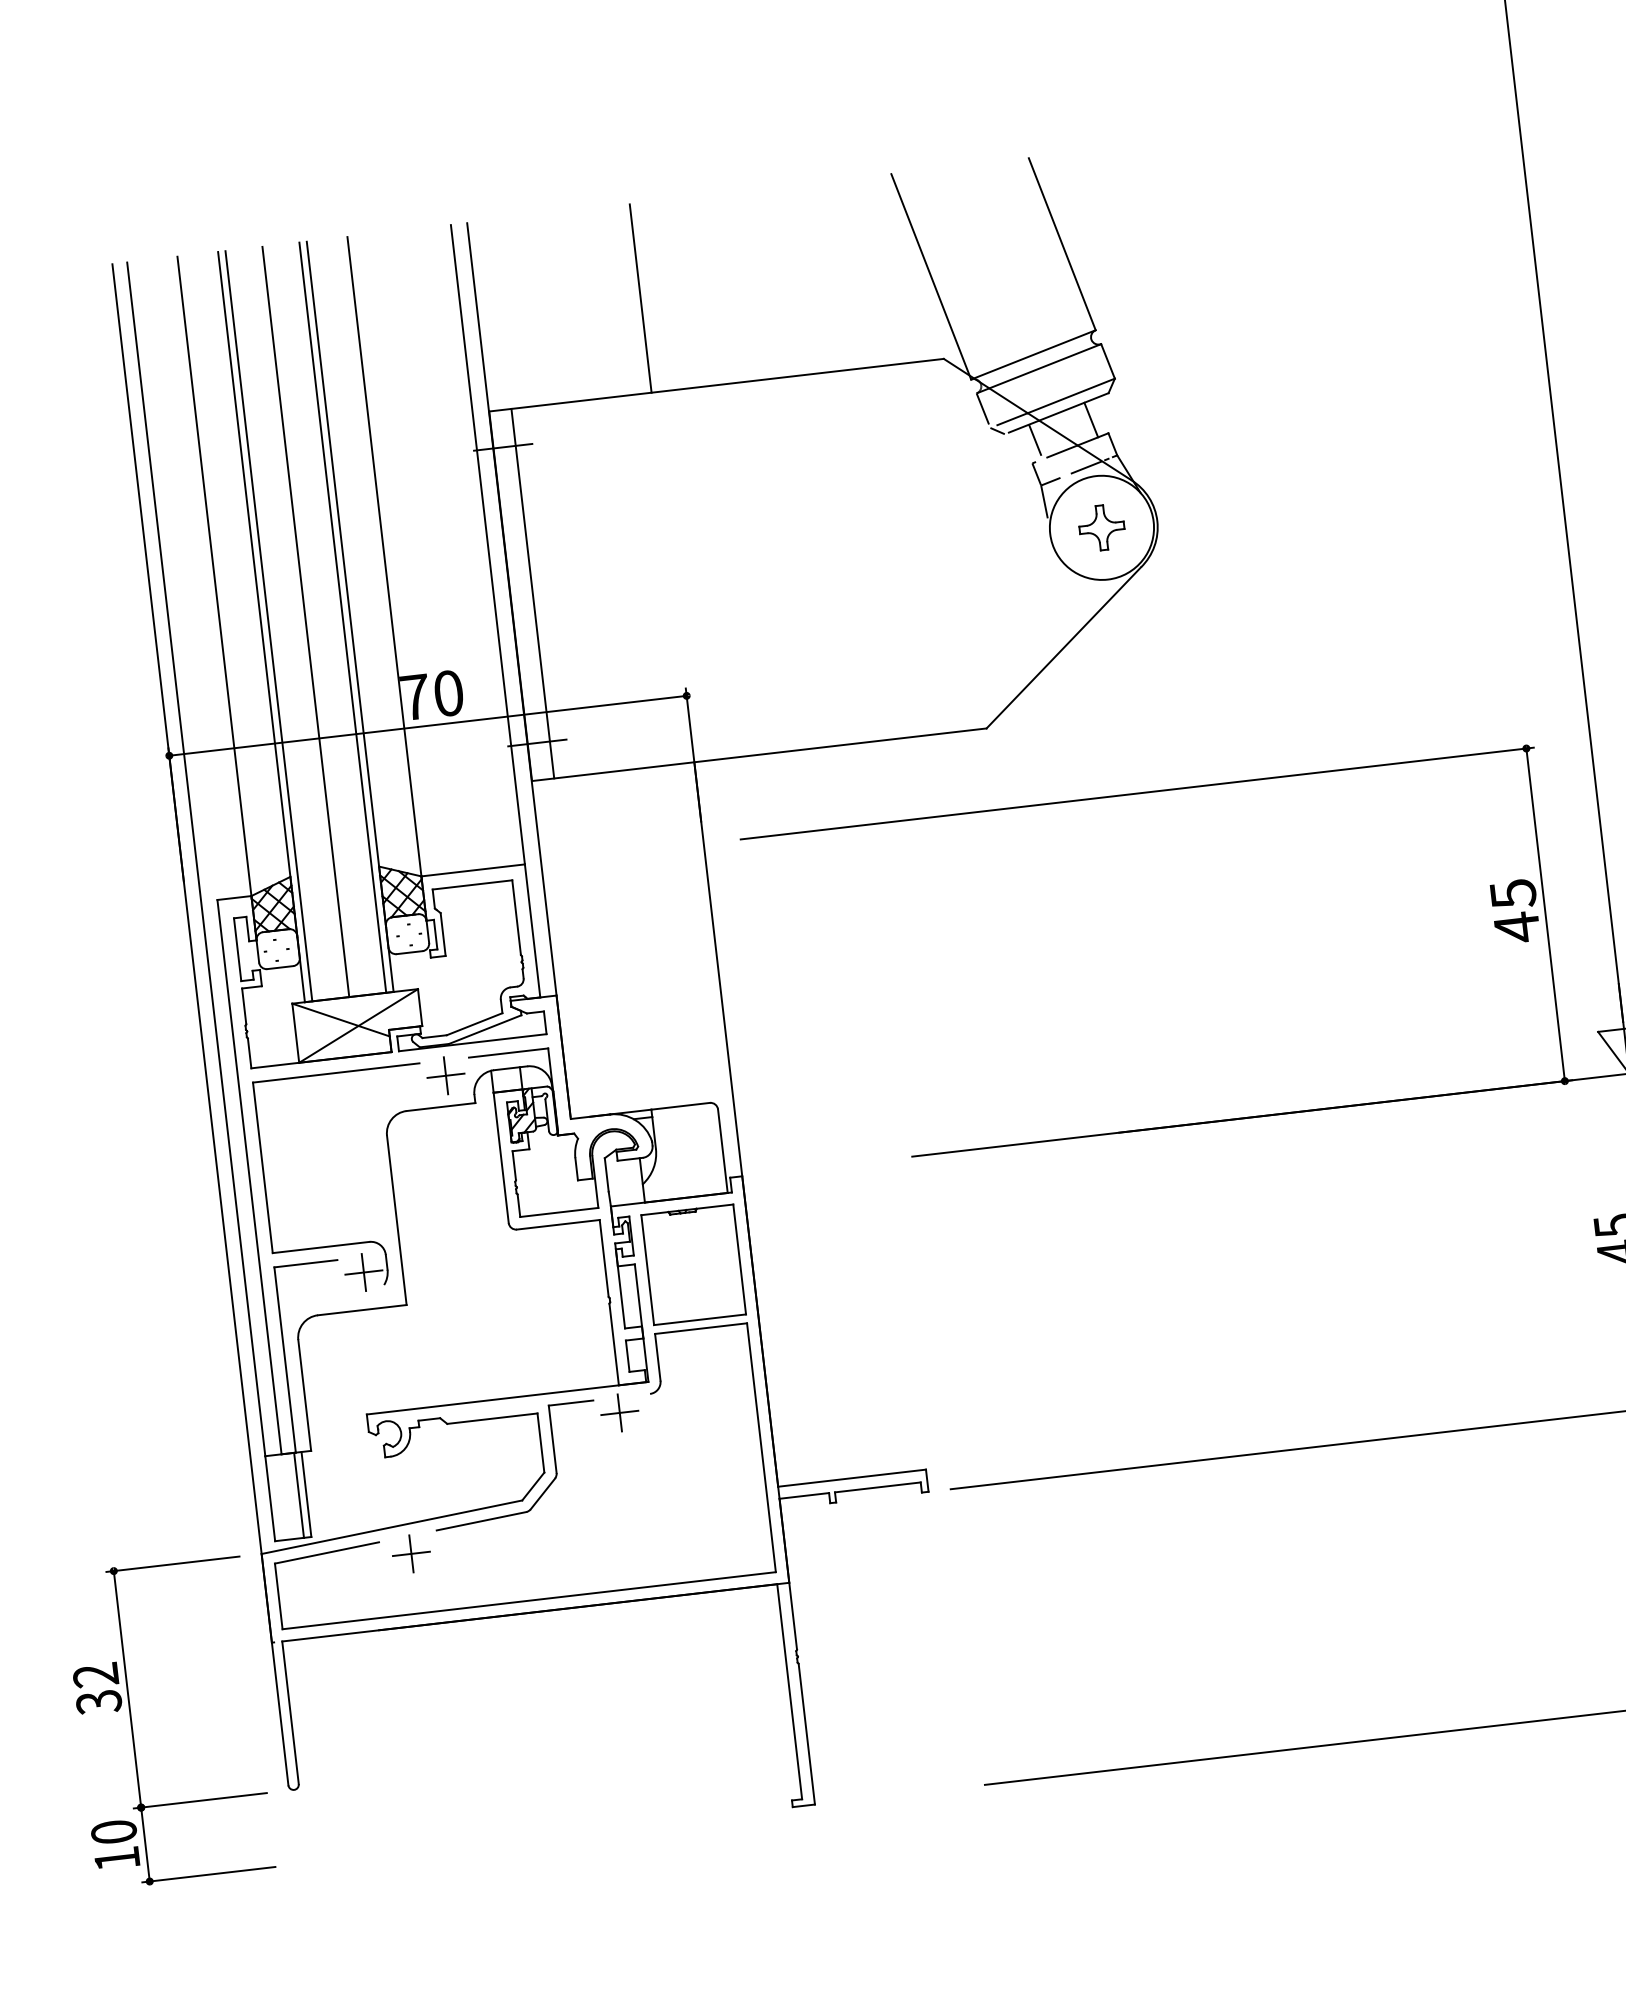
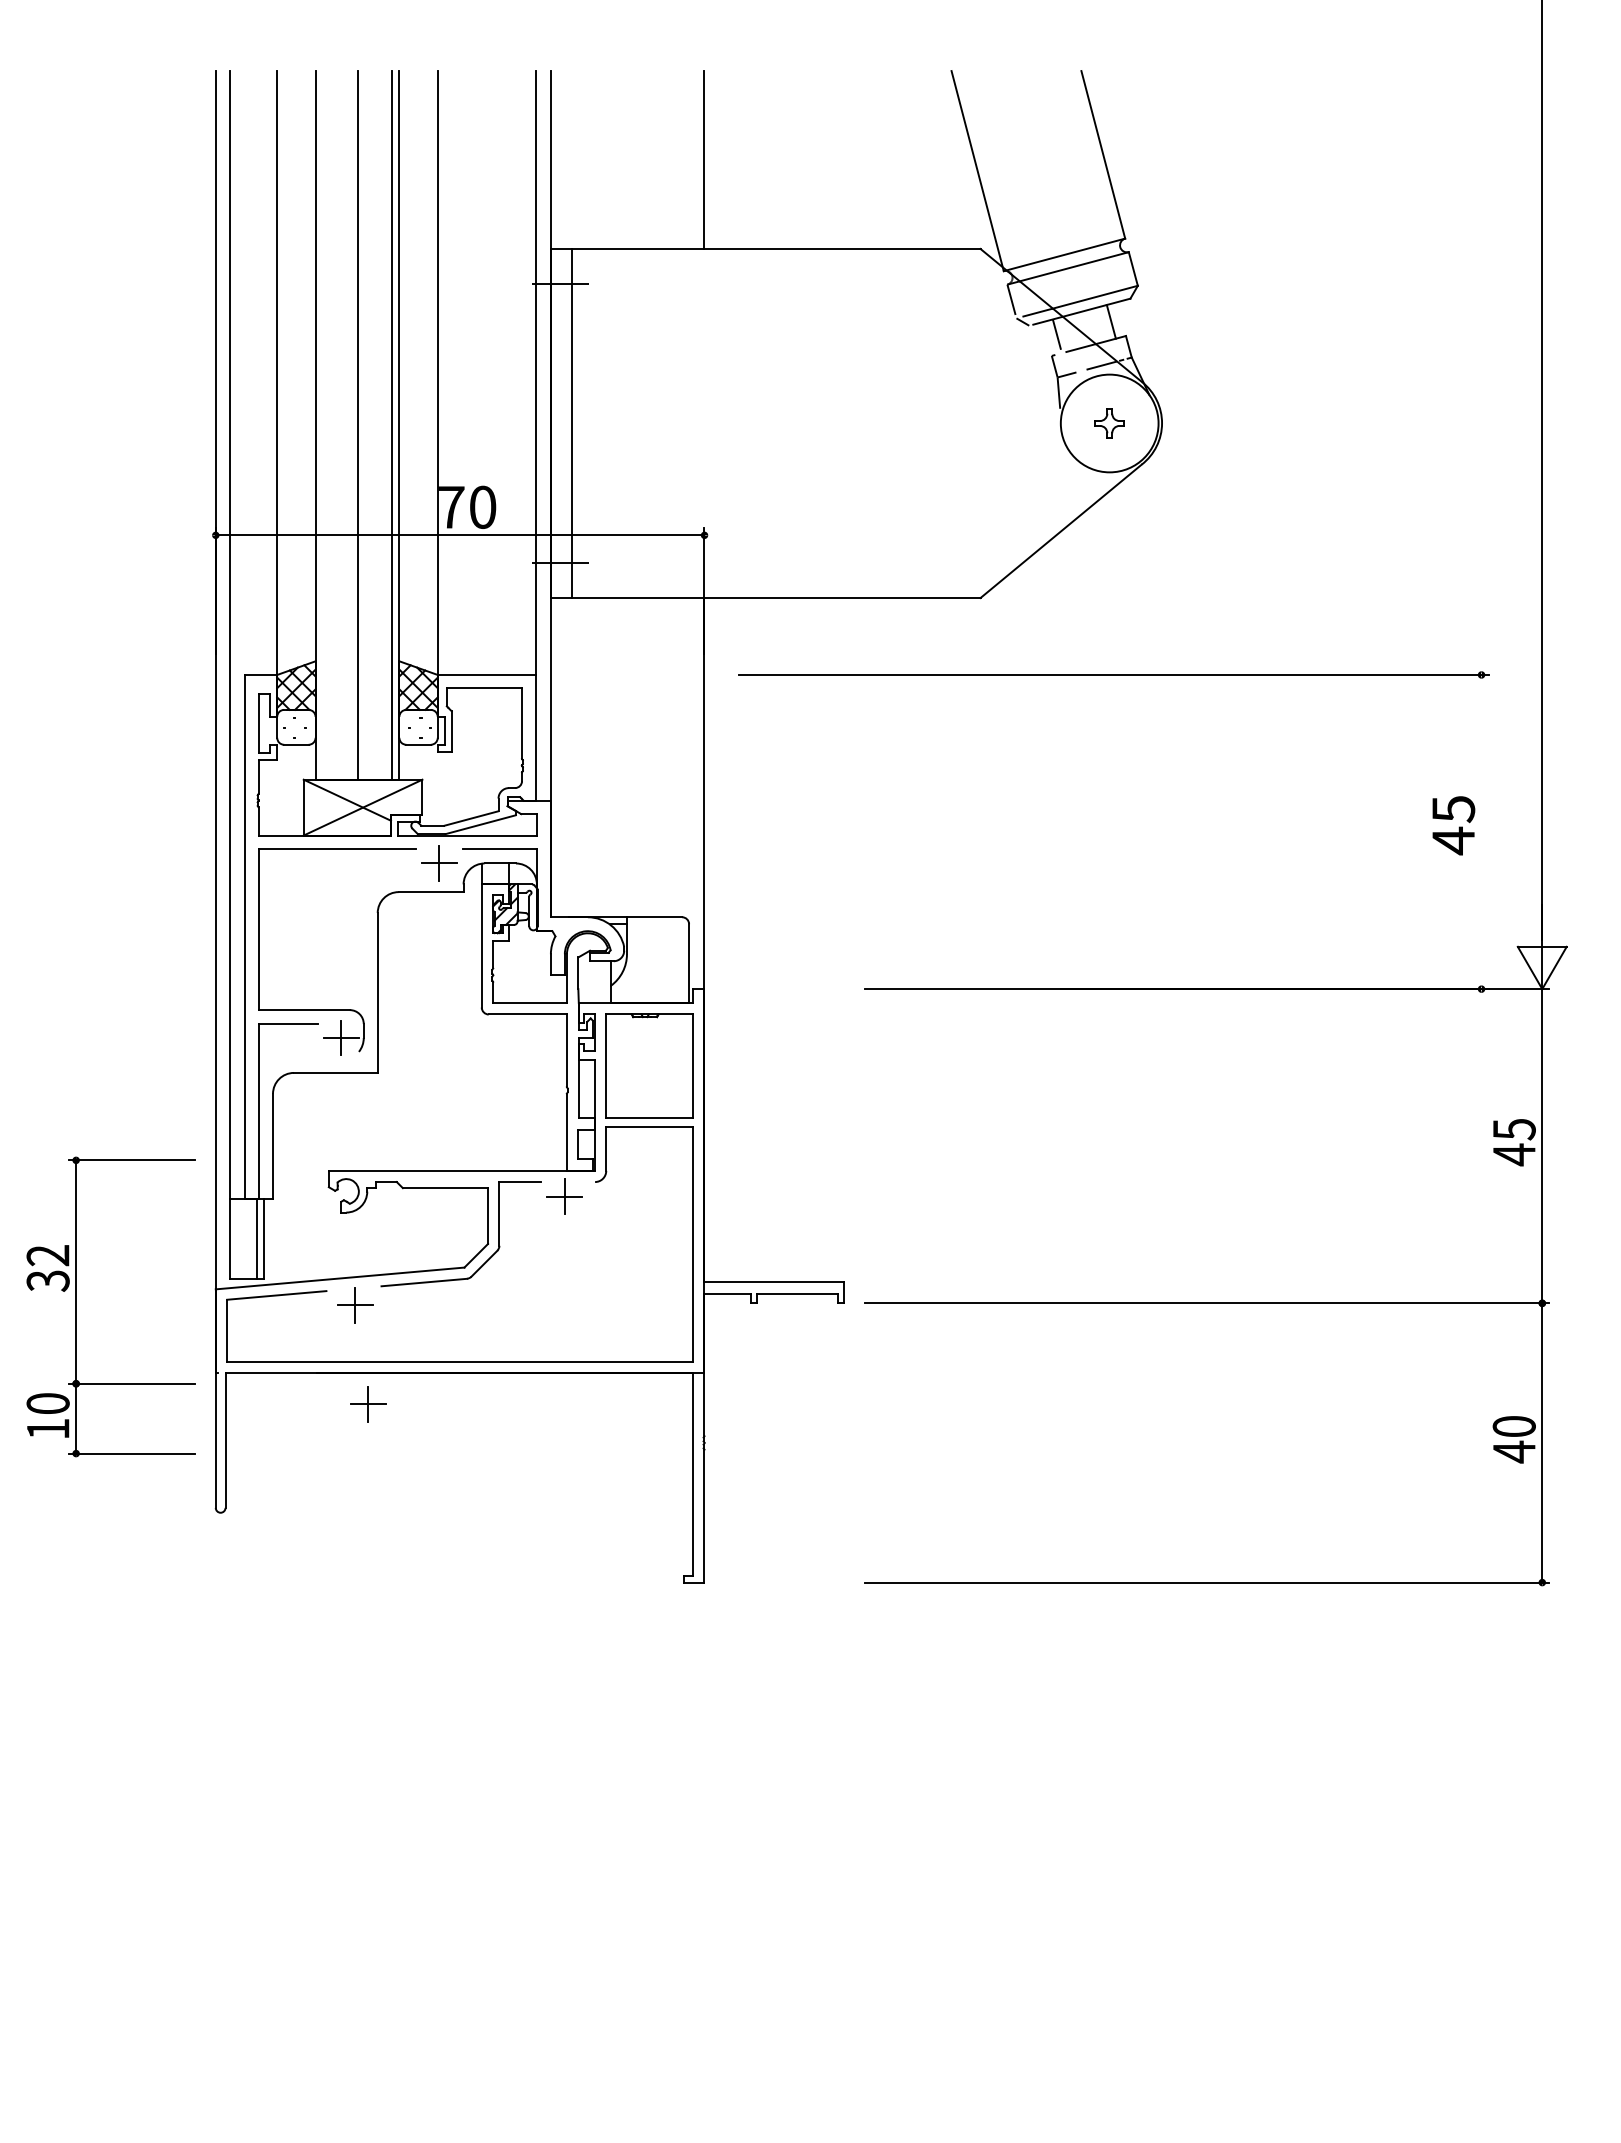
part: (1101, 527) -> (1109, 423), size x0.7
line: (268, 626) -> (322, 425), removed
line: (1545, 914) -> (1481, 831), removed
part: (437, 1657) -> (368, 1404), added
part: (132, 1725) -> (76, 1306), moved

